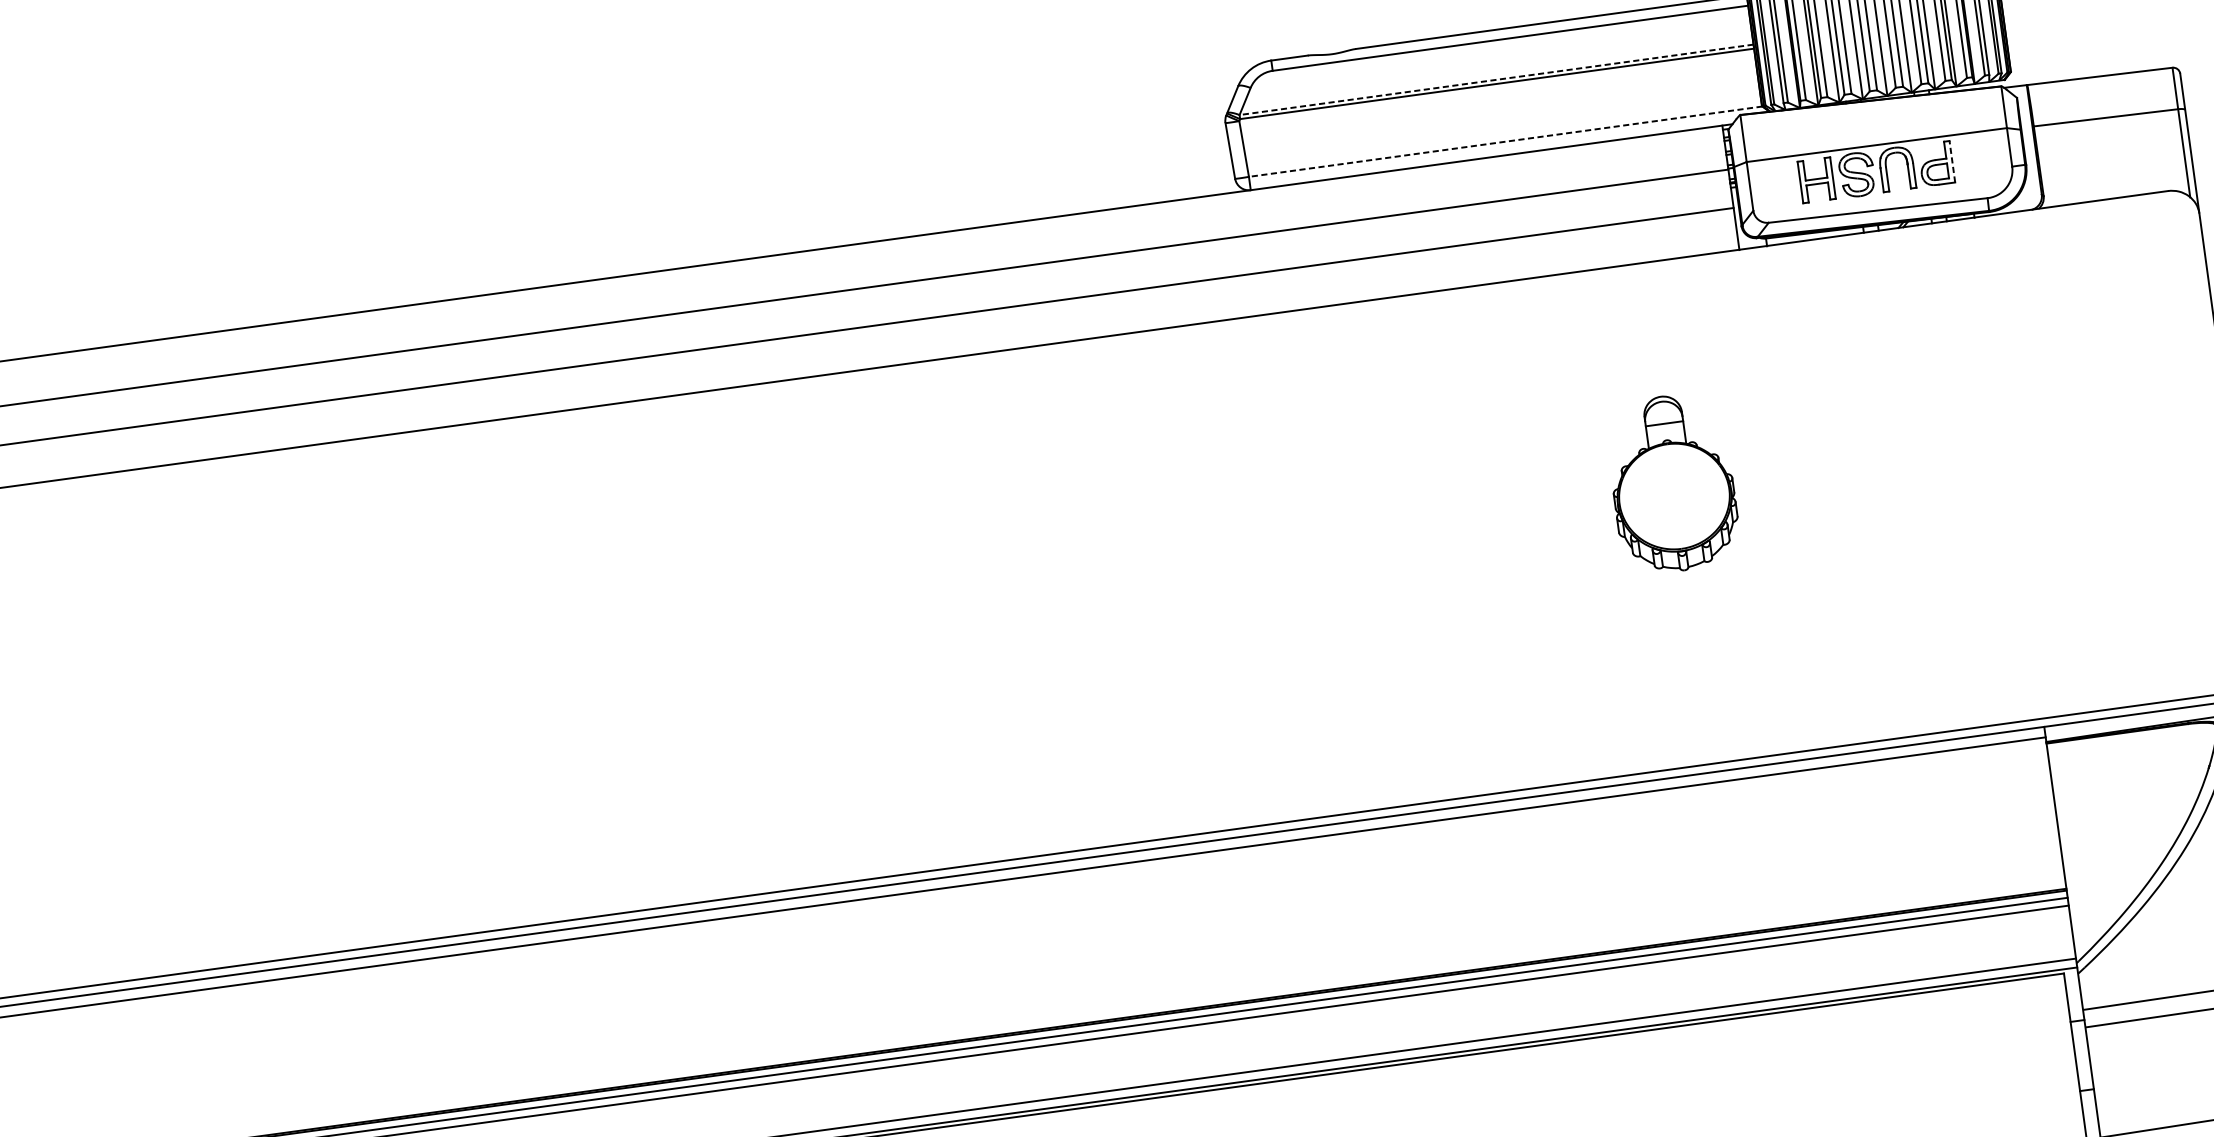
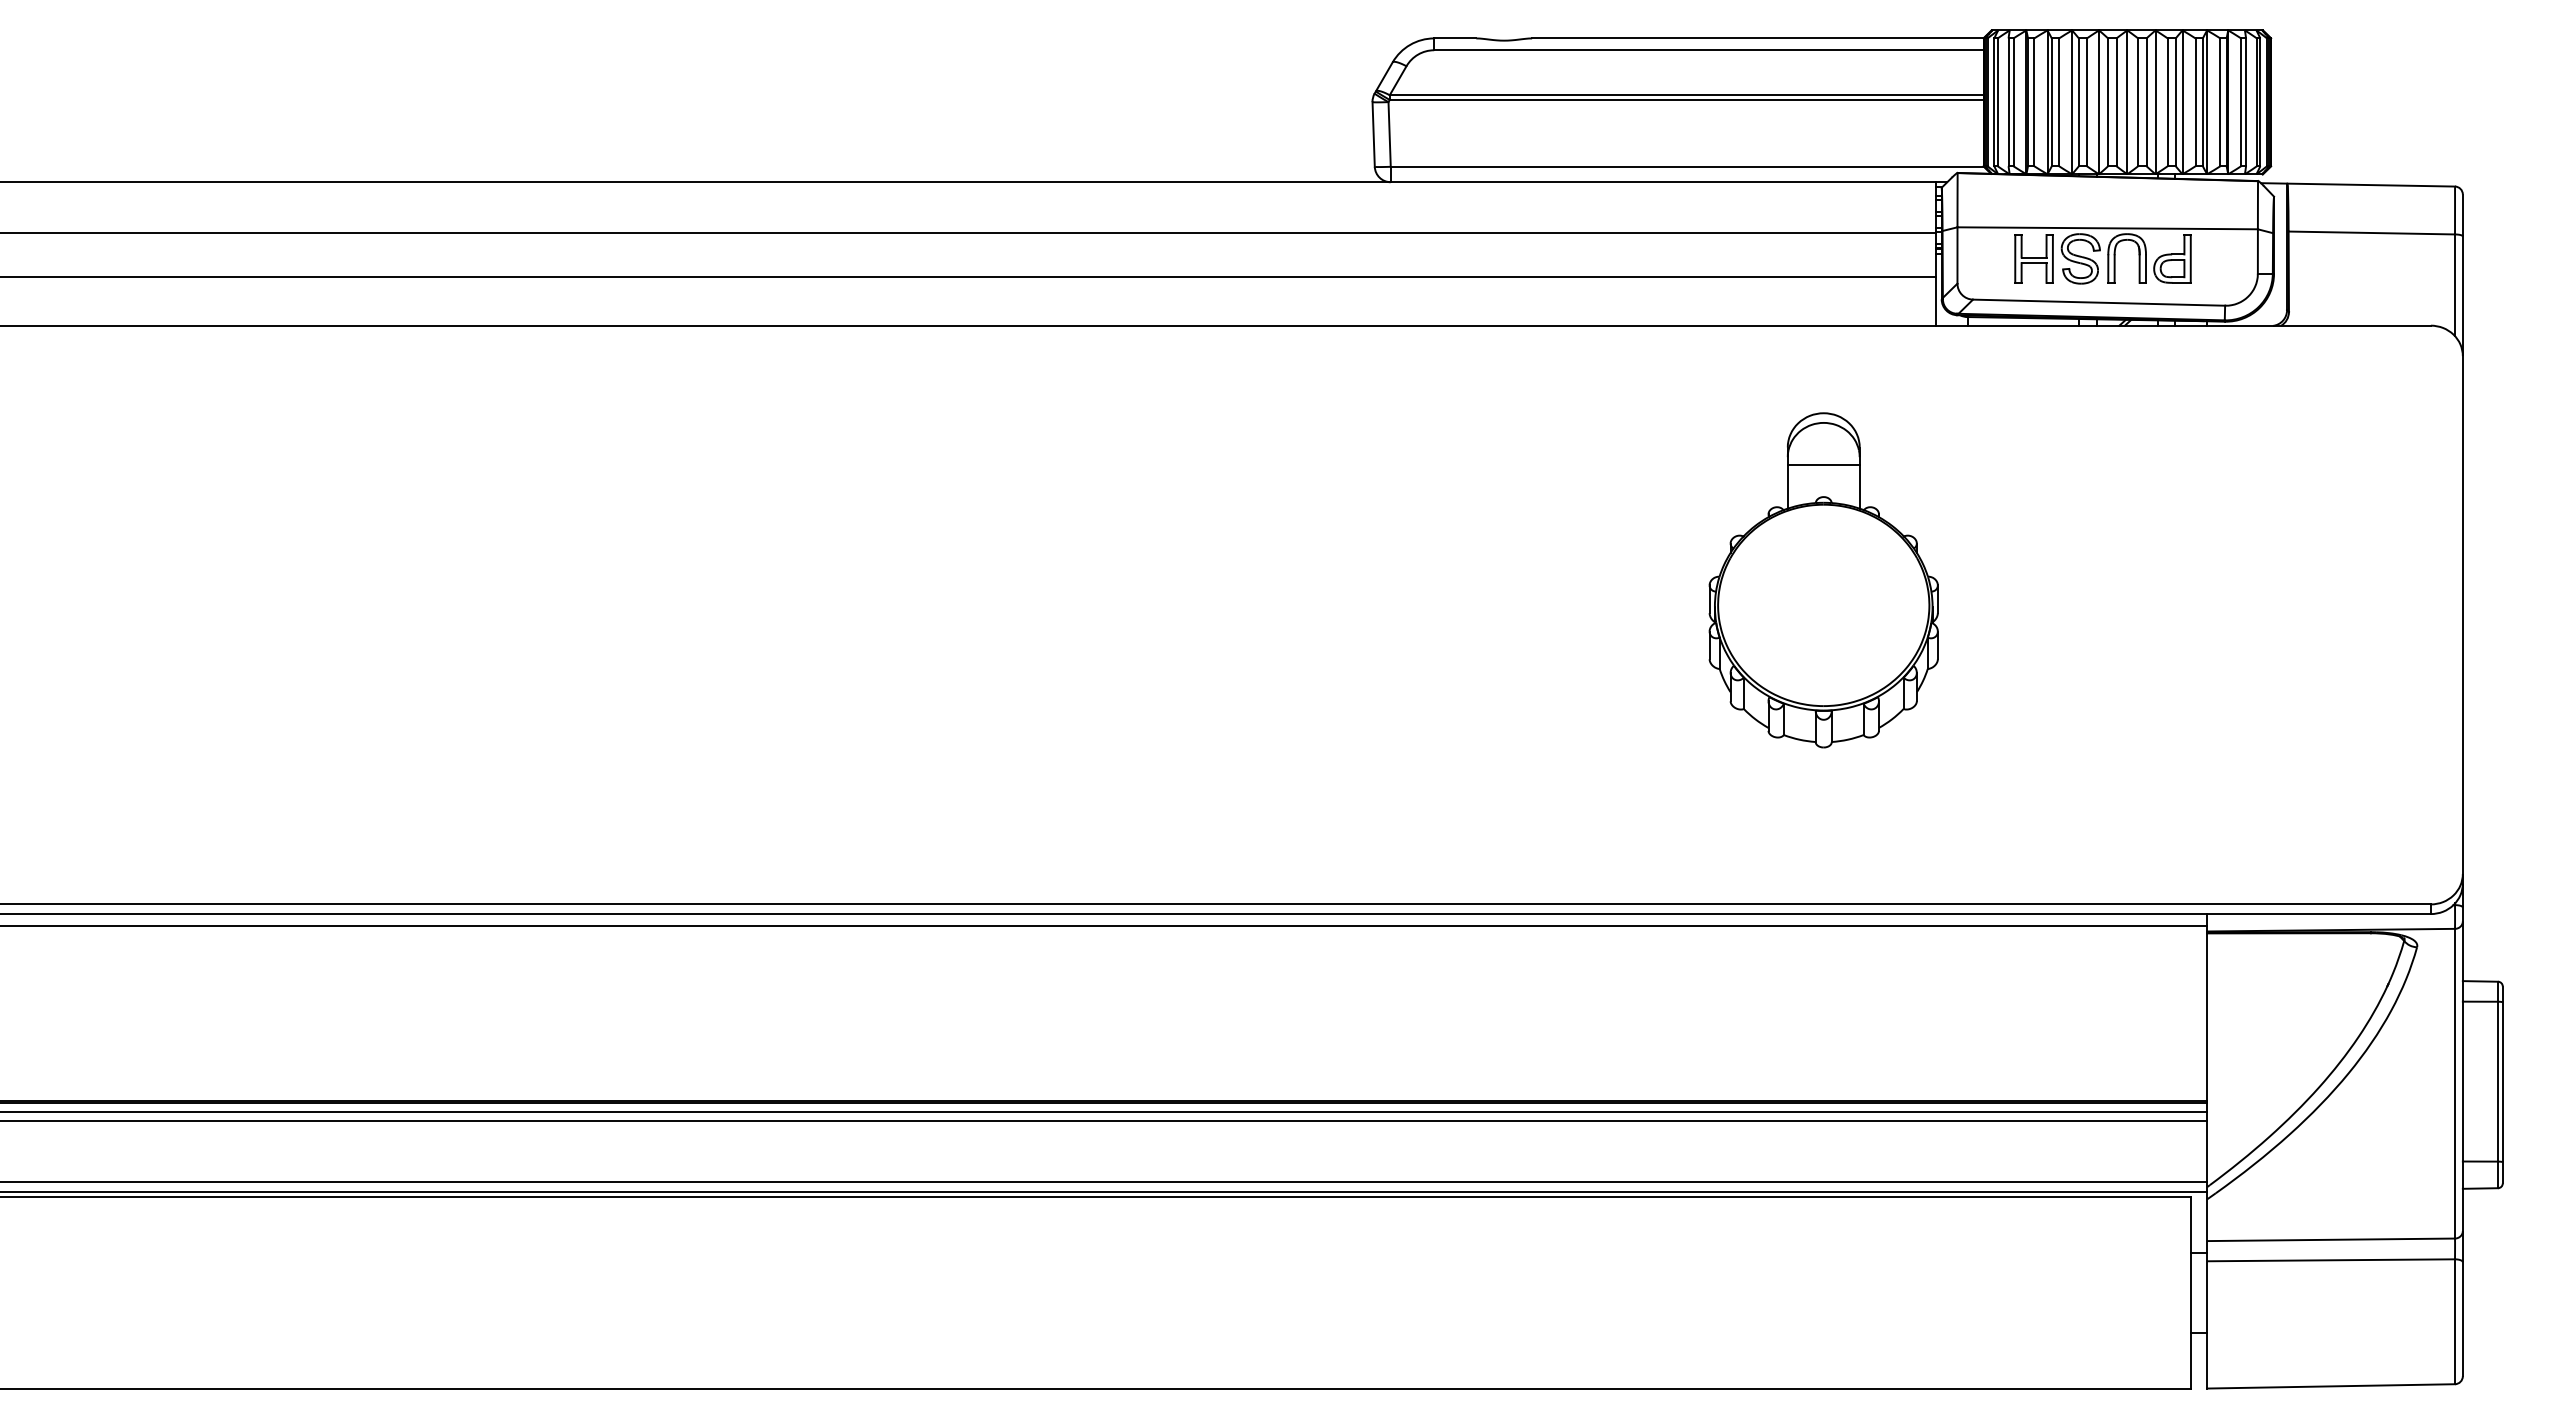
line: (1496, 80) -> (1686, 95), dashed -> solid
line: (1505, 141) -> (1687, 166), dashed -> solid
line: (1952, 161) -> (2190, 258), dashed -> solid
part: (1672, 483) -> (1823, 580), size x1.67

